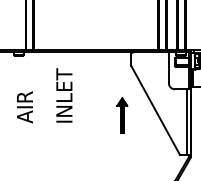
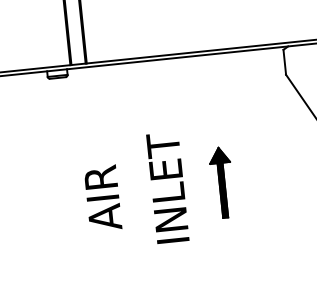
text: (64, 95) -> (168, 187), moved
text: (24, 107) -> (102, 198), moved
part: (122, 115) -> (222, 182), moved

